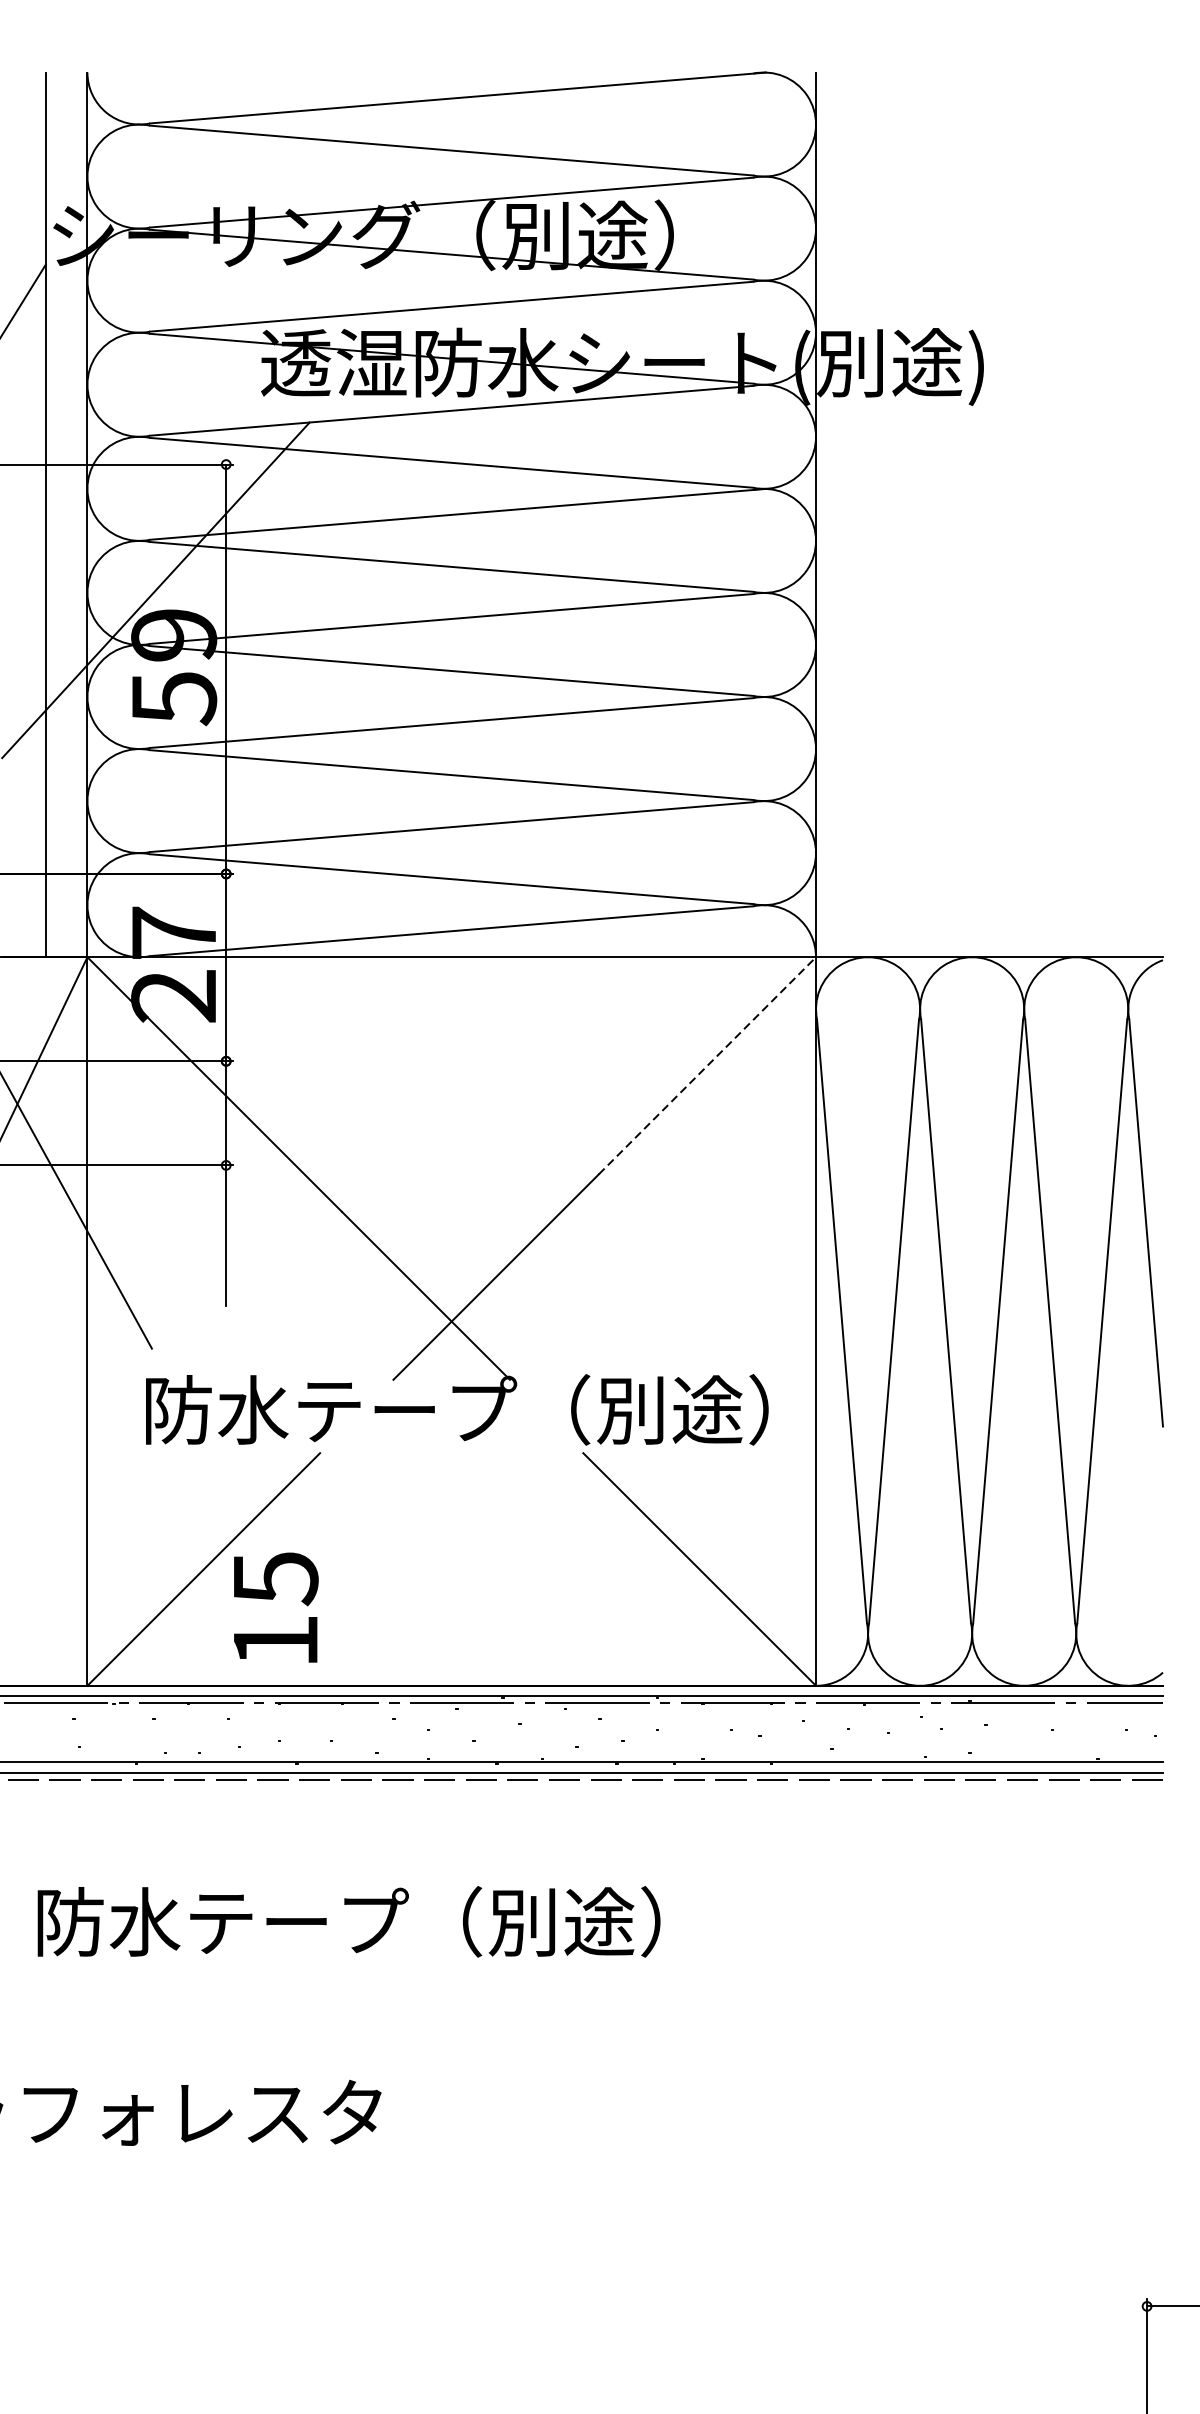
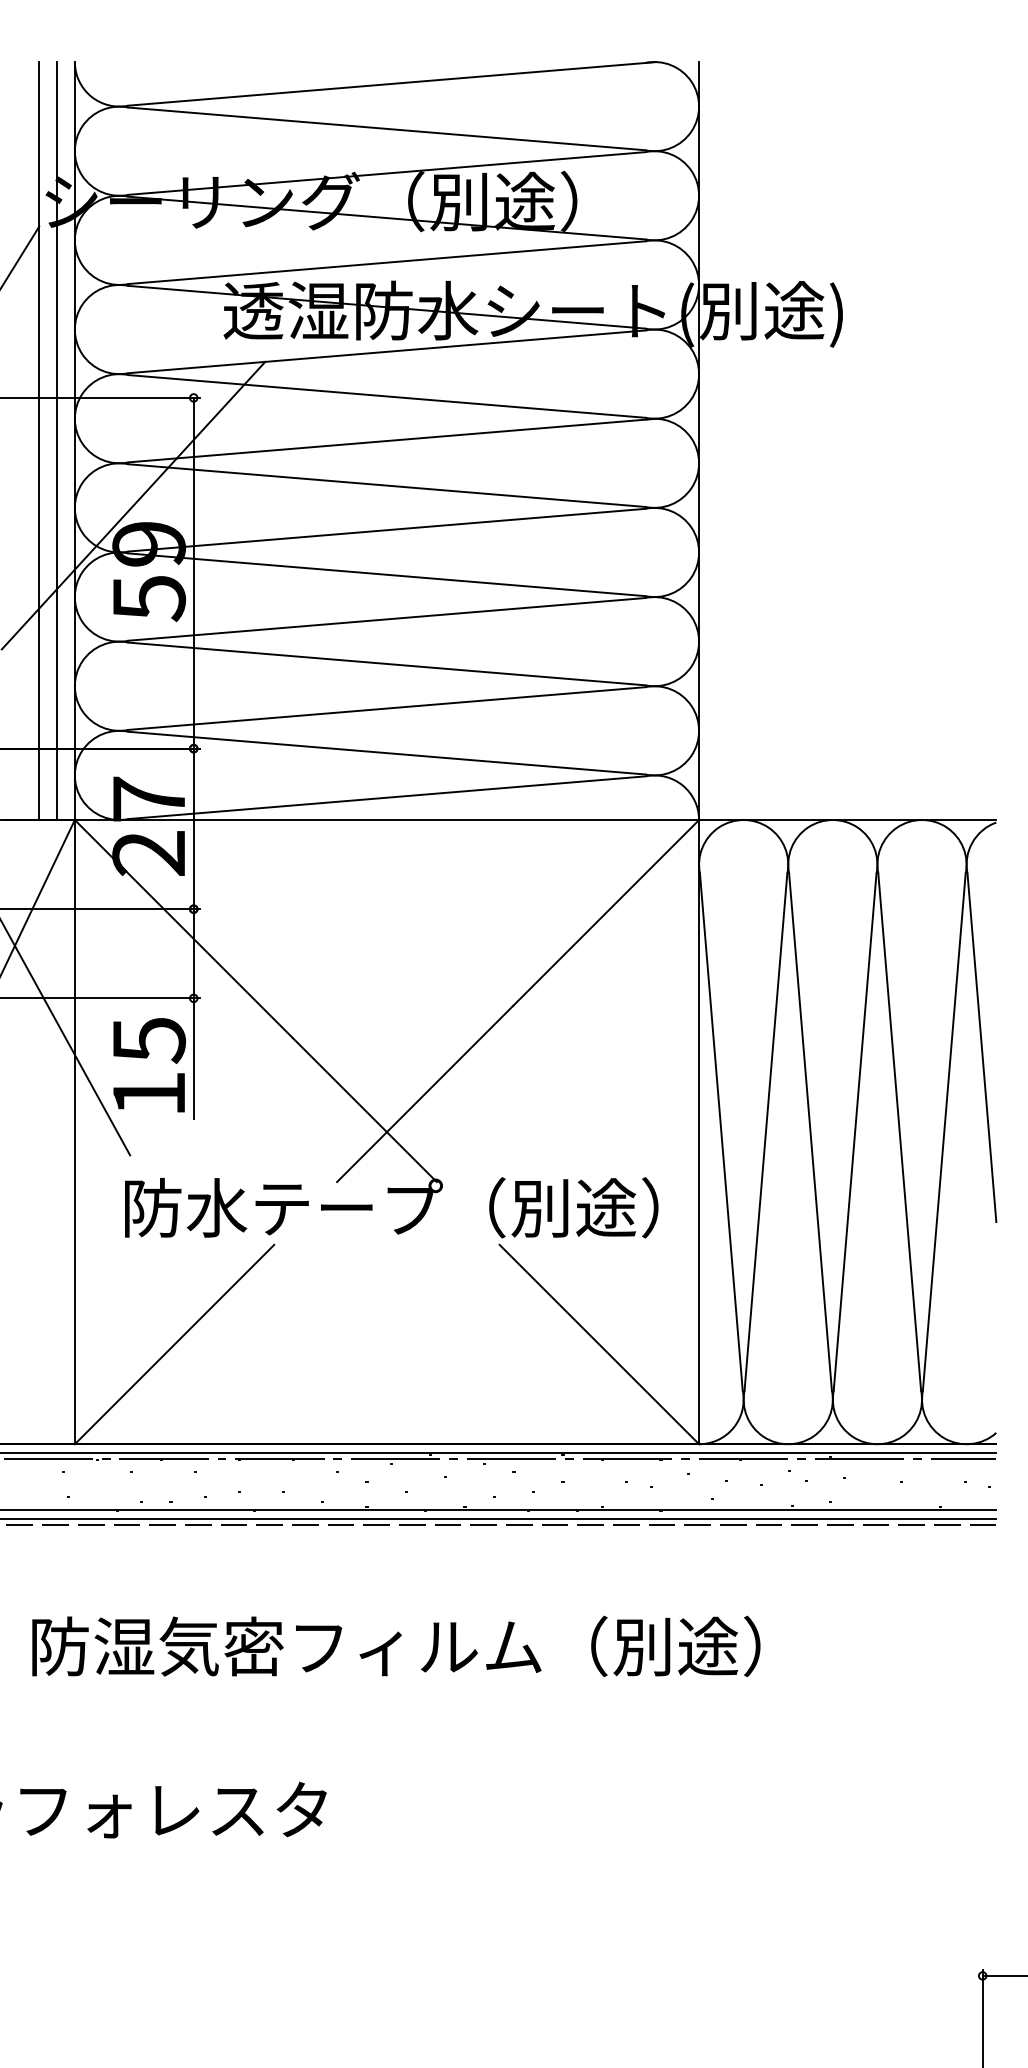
line: (67, 515) -> (57, 441), added
line: (707, 1066) -> (606, 913), dashed -> solid
text: (276, 1607) -> (149, 1065), moved
text: (499, 1921) -> (427, 1646), 防水テープ（別途） -> 防湿気密フィルム（別途）

